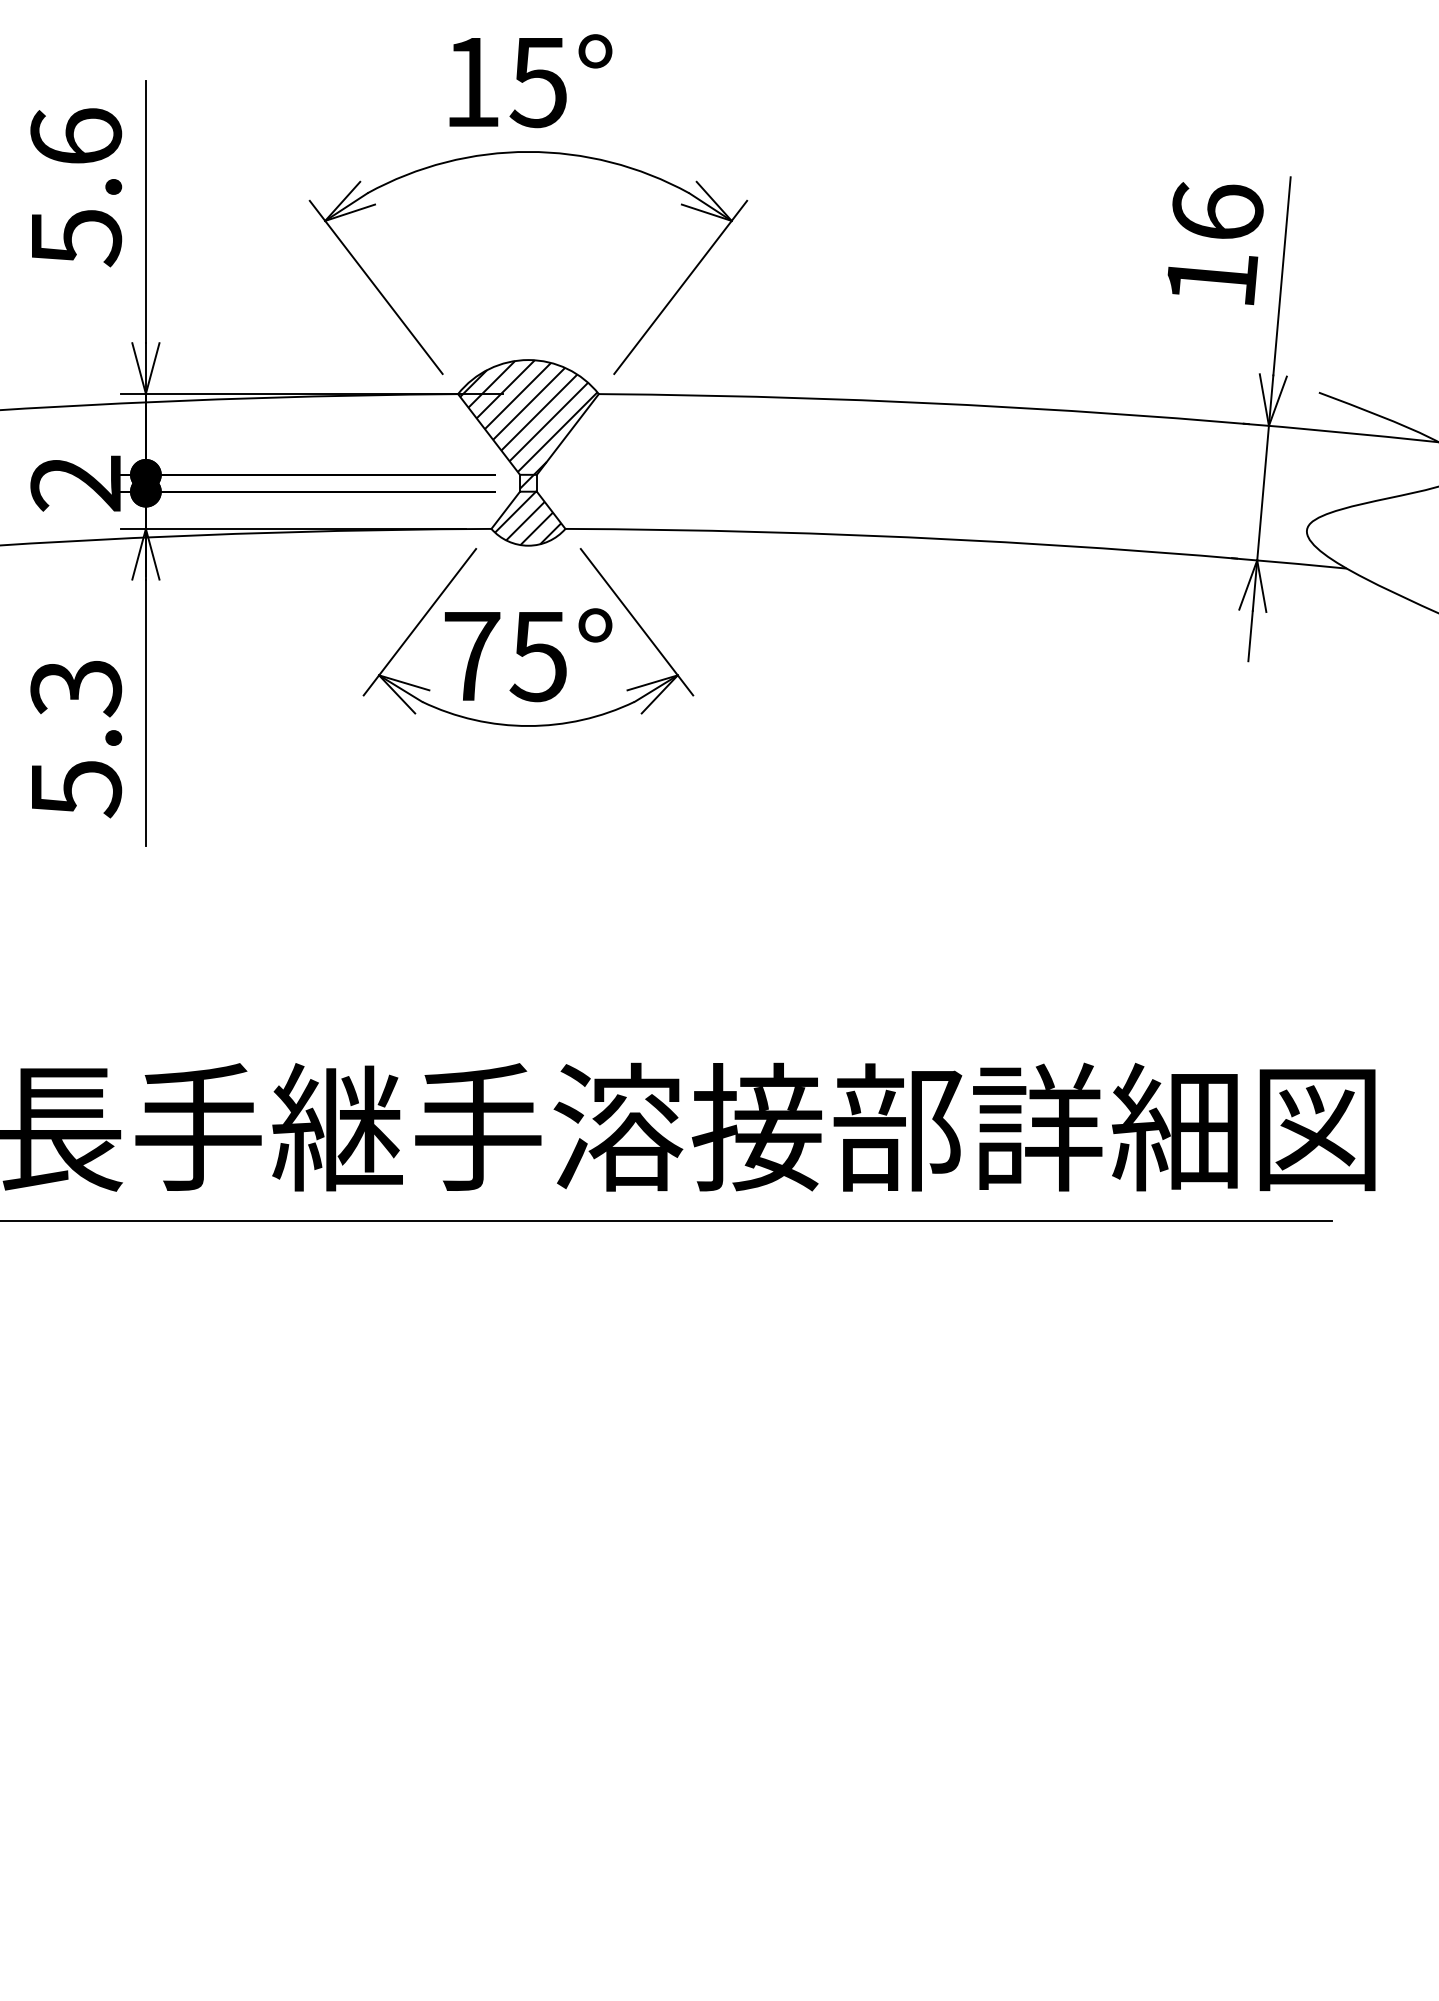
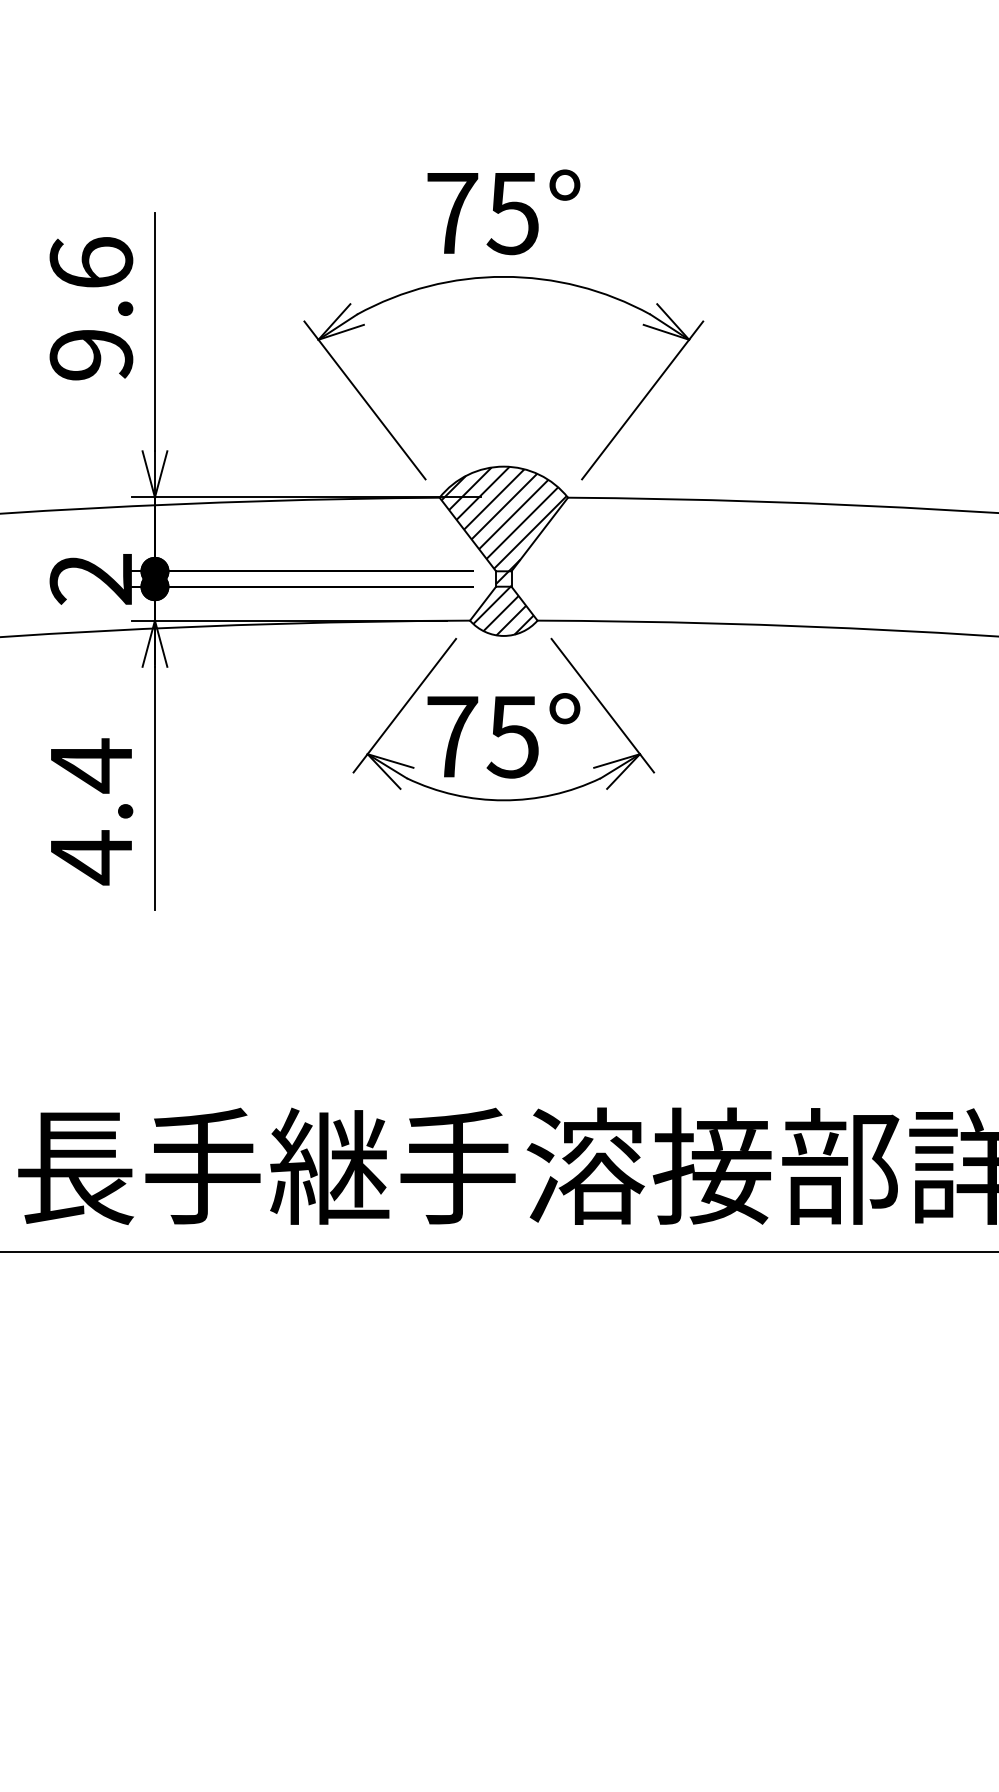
text: (472, 82) -> (452, 213), 15° -> 75°
text: (76, 238) -> (91, 355), 5.6 -> 9.6
text: (76, 738) -> (91, 811), 5.3 -> 4.4

